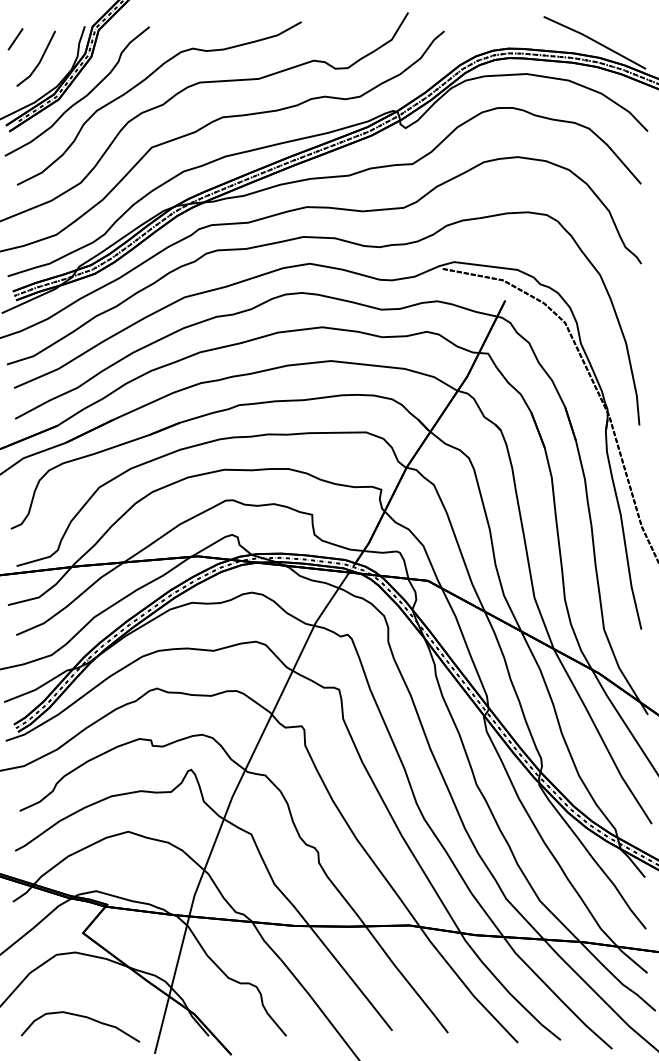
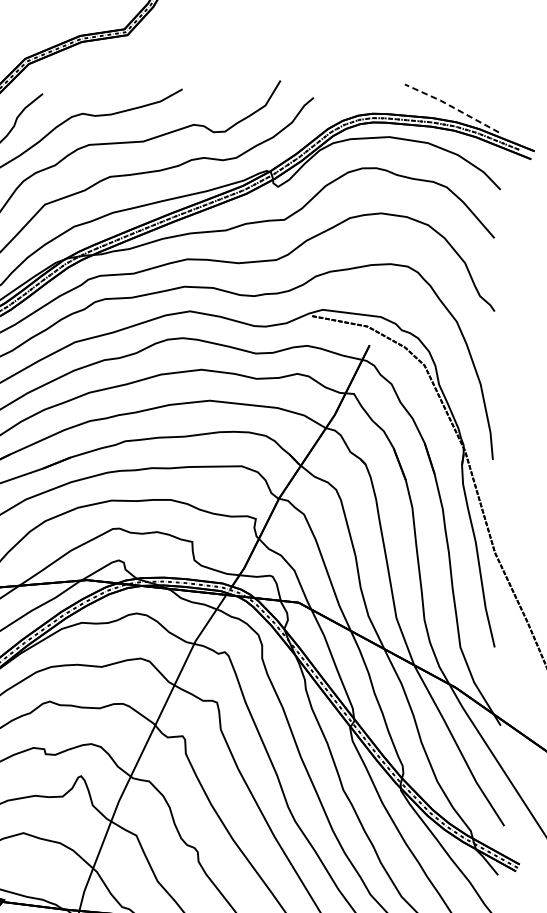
line: (594, 40) -> (451, 106), solid -> dashed

